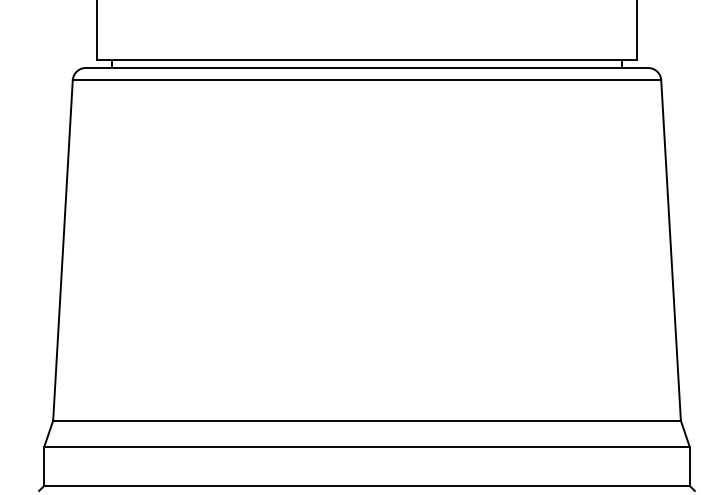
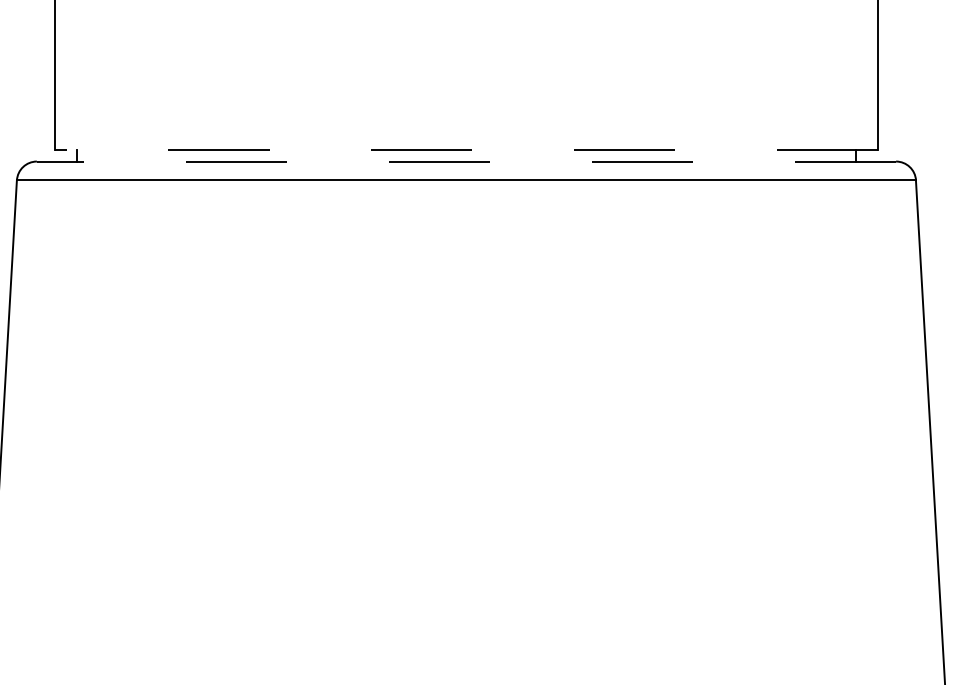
line: (367, 60) -> (467, 150), solid -> dashed
line: (366, 67) -> (465, 160), solid -> dashed

